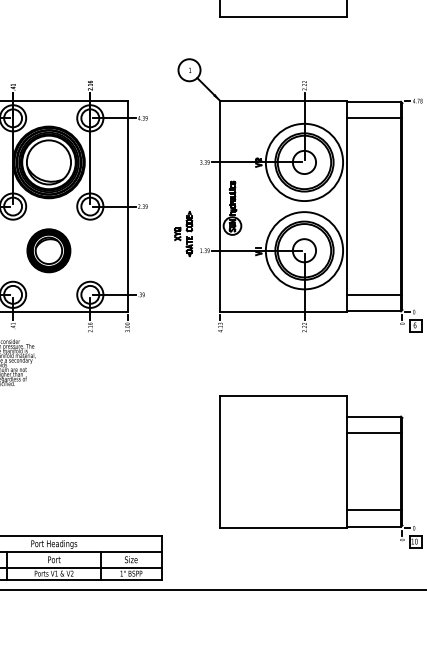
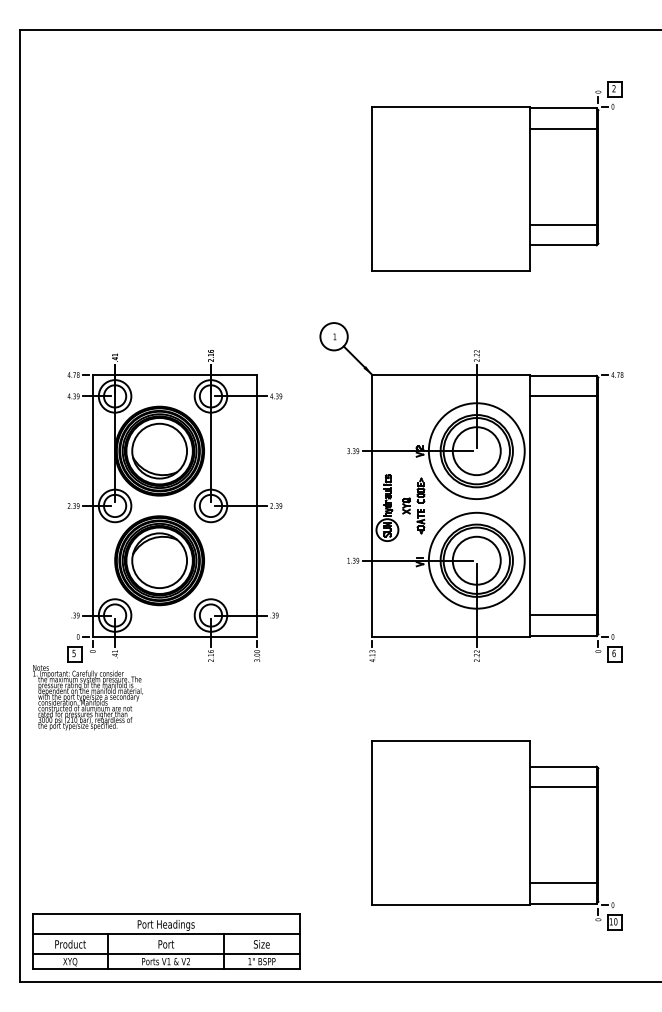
circle: (304, 162) -> (476, 451), size x1.67
part: (183, 233) -> (413, 505), moved
part: (48, 250) -> (159, 560), size x1.67
circle: (304, 250) -> (476, 560), size x1.67

